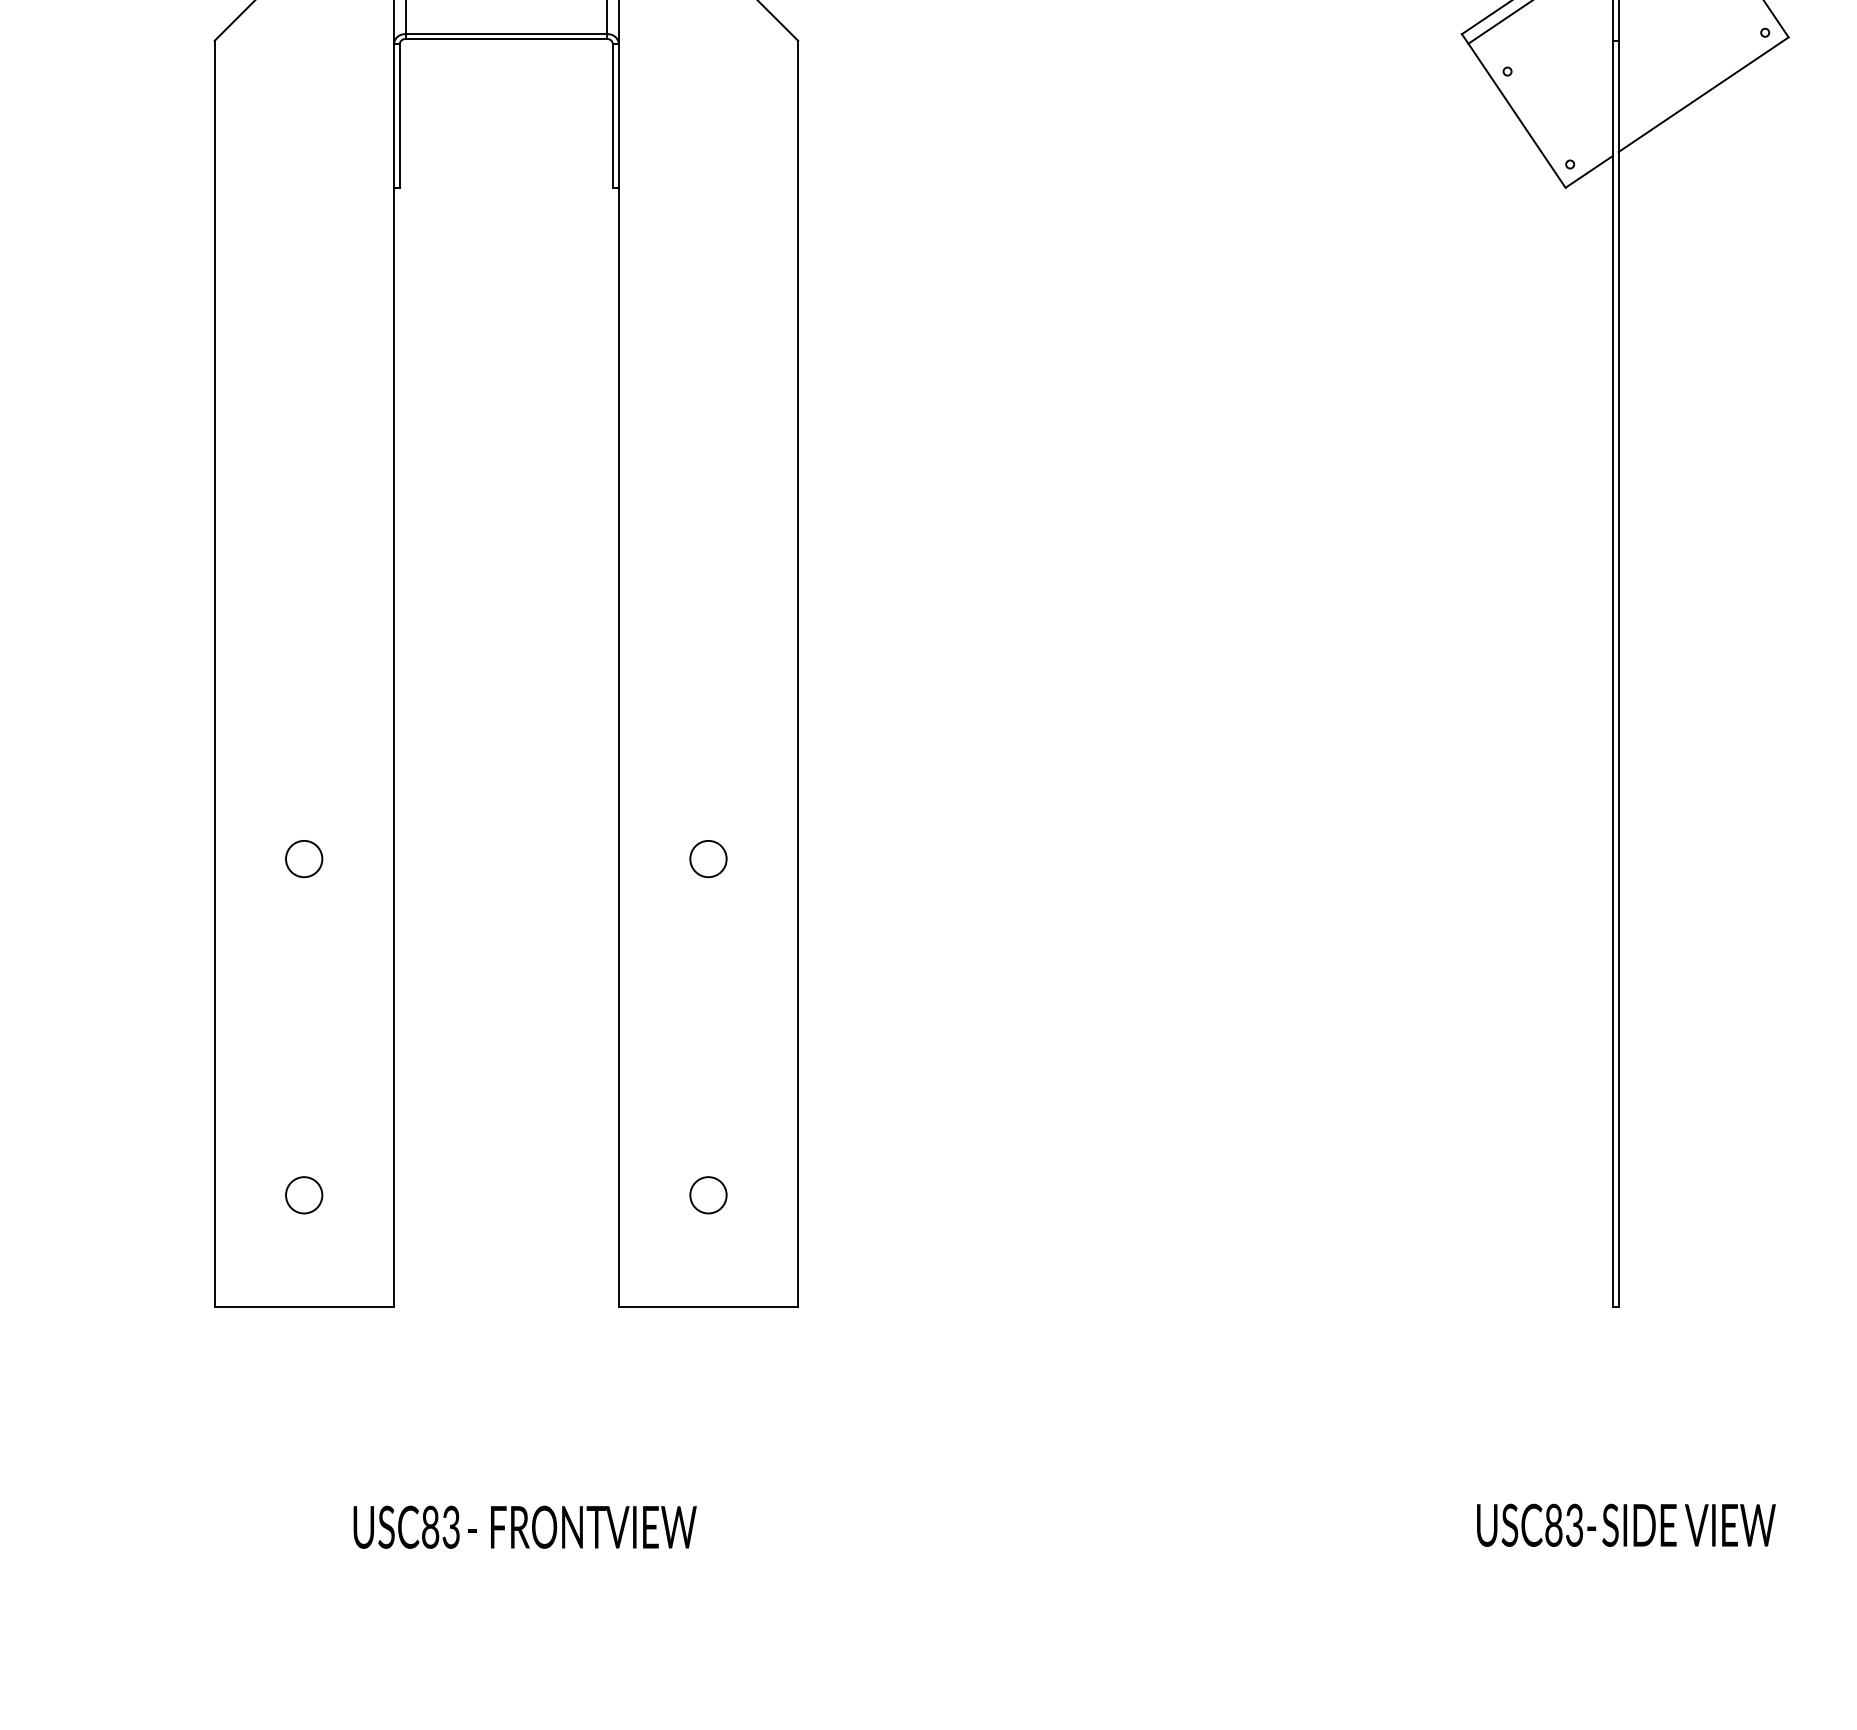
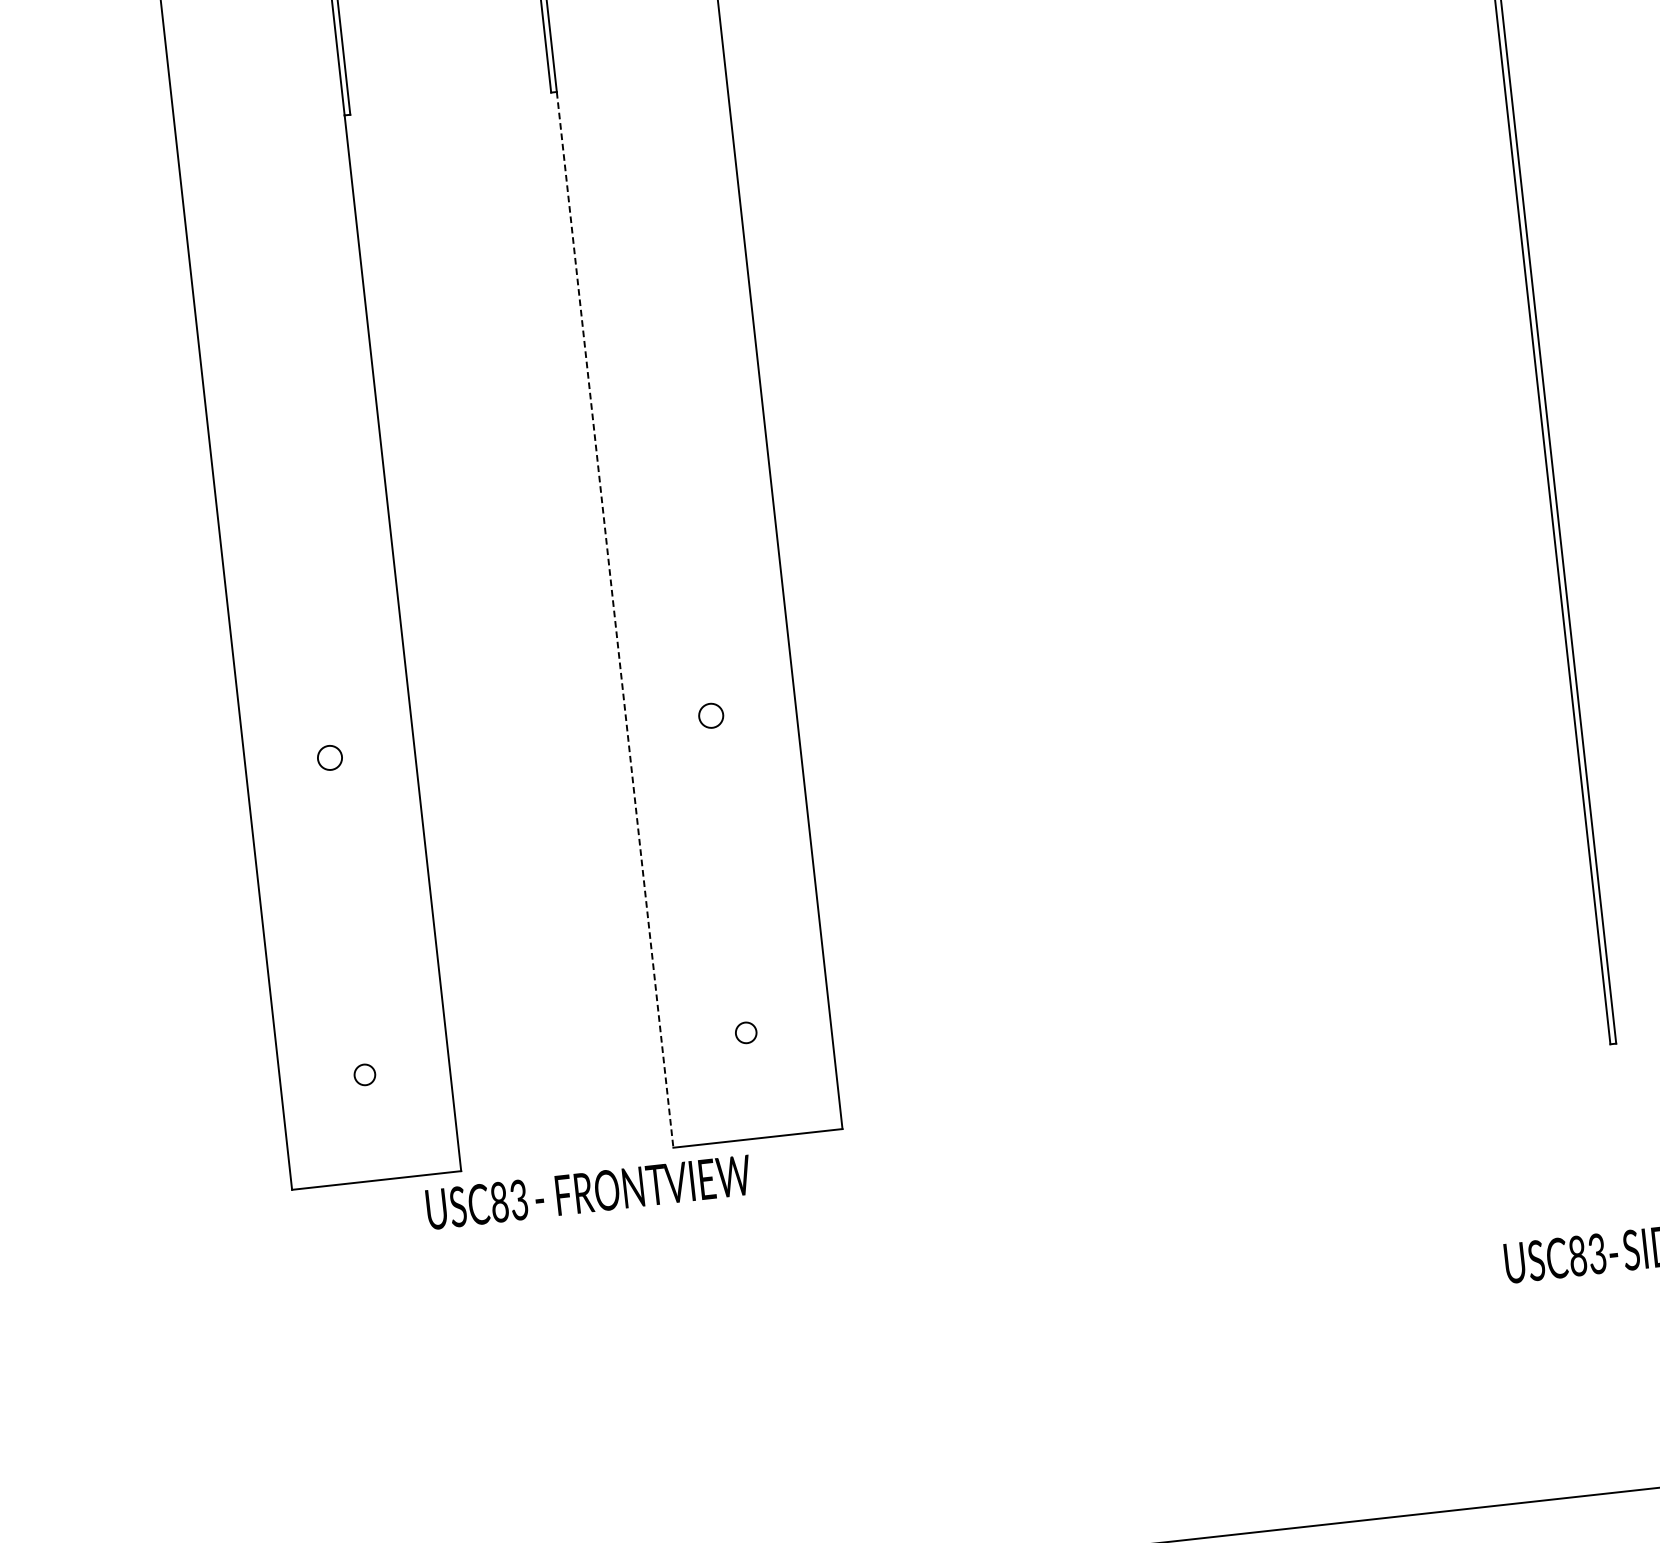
line: (618, 747) -> (614, 619), solid -> dashed
circle: (304, 859) -> (330, 758), size x0.7
circle: (708, 859) -> (711, 716), size x0.7
circle: (304, 1195) -> (365, 1075), size x0.6
circle: (708, 1195) -> (746, 1033), size x0.6
text: (524, 1526) -> (588, 1191), moved

